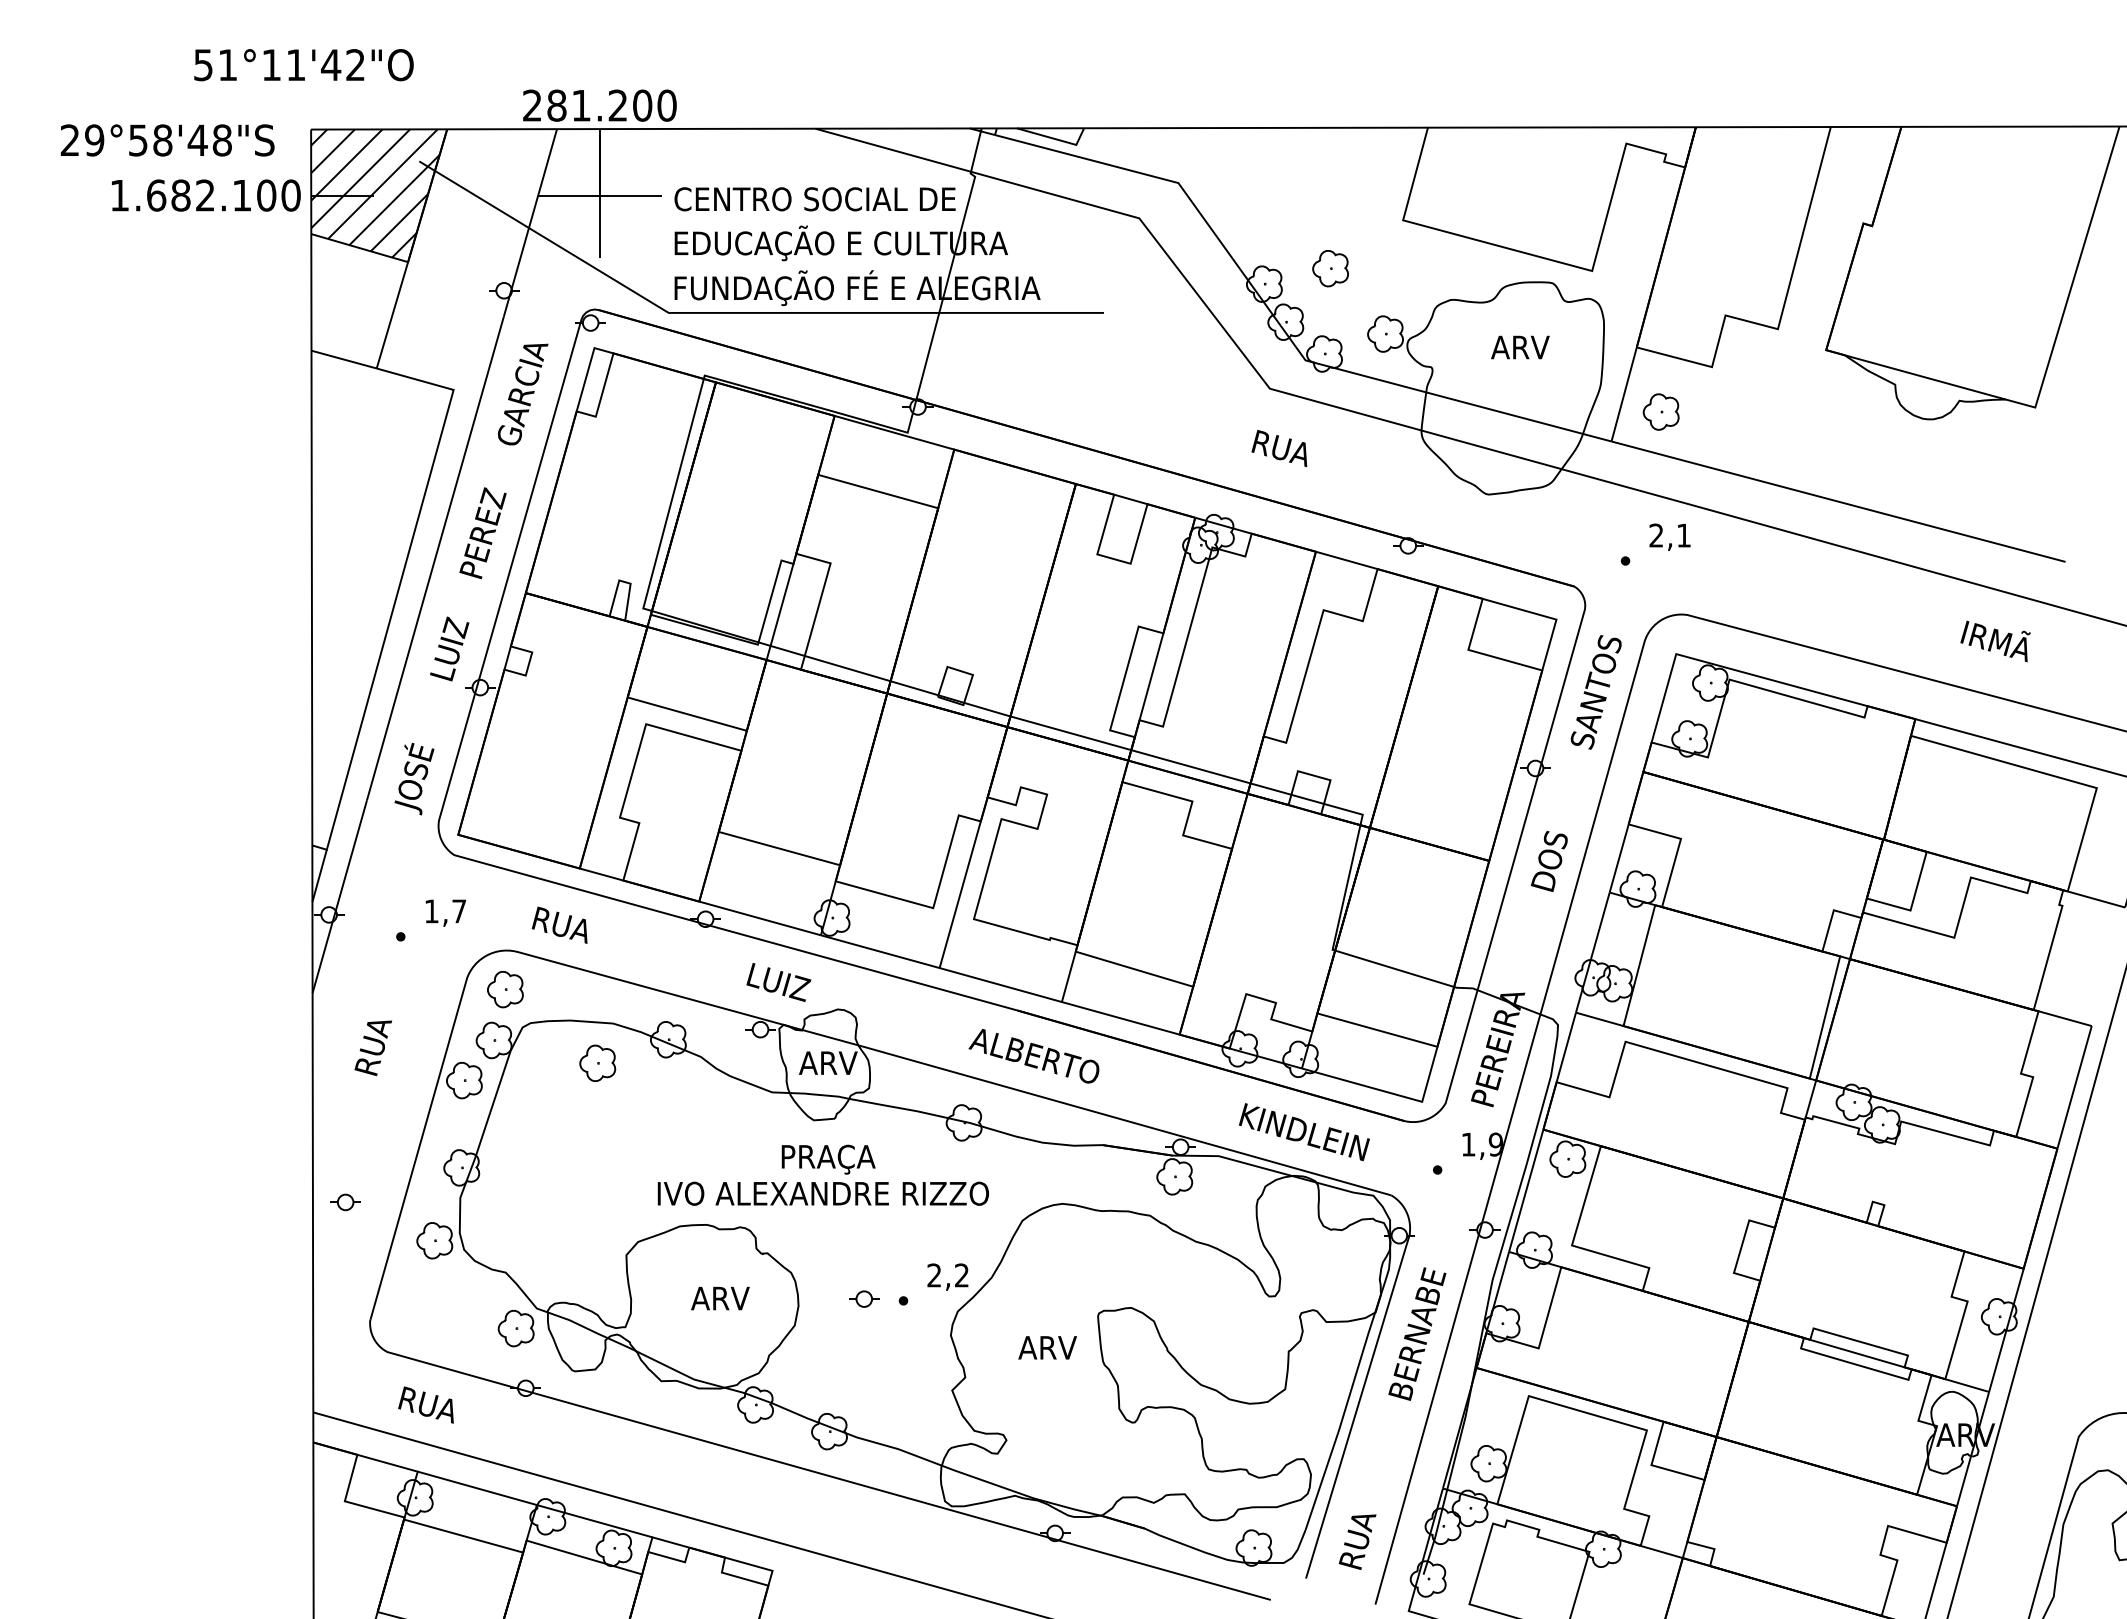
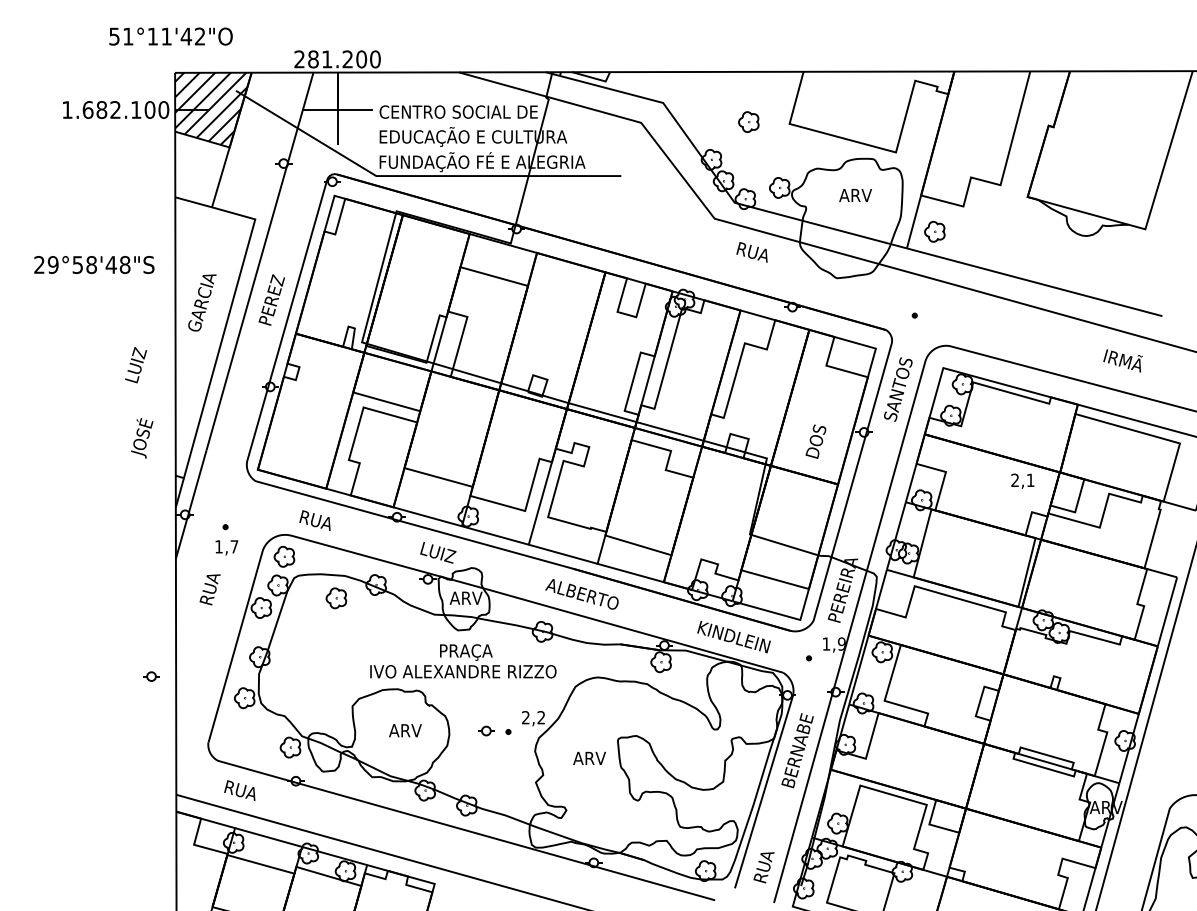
text: (167, 139) -> (94, 264), moved
part: (1330, 267) -> (748, 121), moved
text: (523, 393) -> (202, 302), moved
text: (1278, 448) -> (751, 252), moved
text: (1669, 535) -> (1022, 480), moved
text: (448, 649) -> (135, 365), moved
text: (414, 779) -> (142, 438), moved
text: (1548, 861) -> (815, 441), moved
text: (445, 912) -> (226, 547), moved
part: (345, 1202) -> (151, 676), moved

